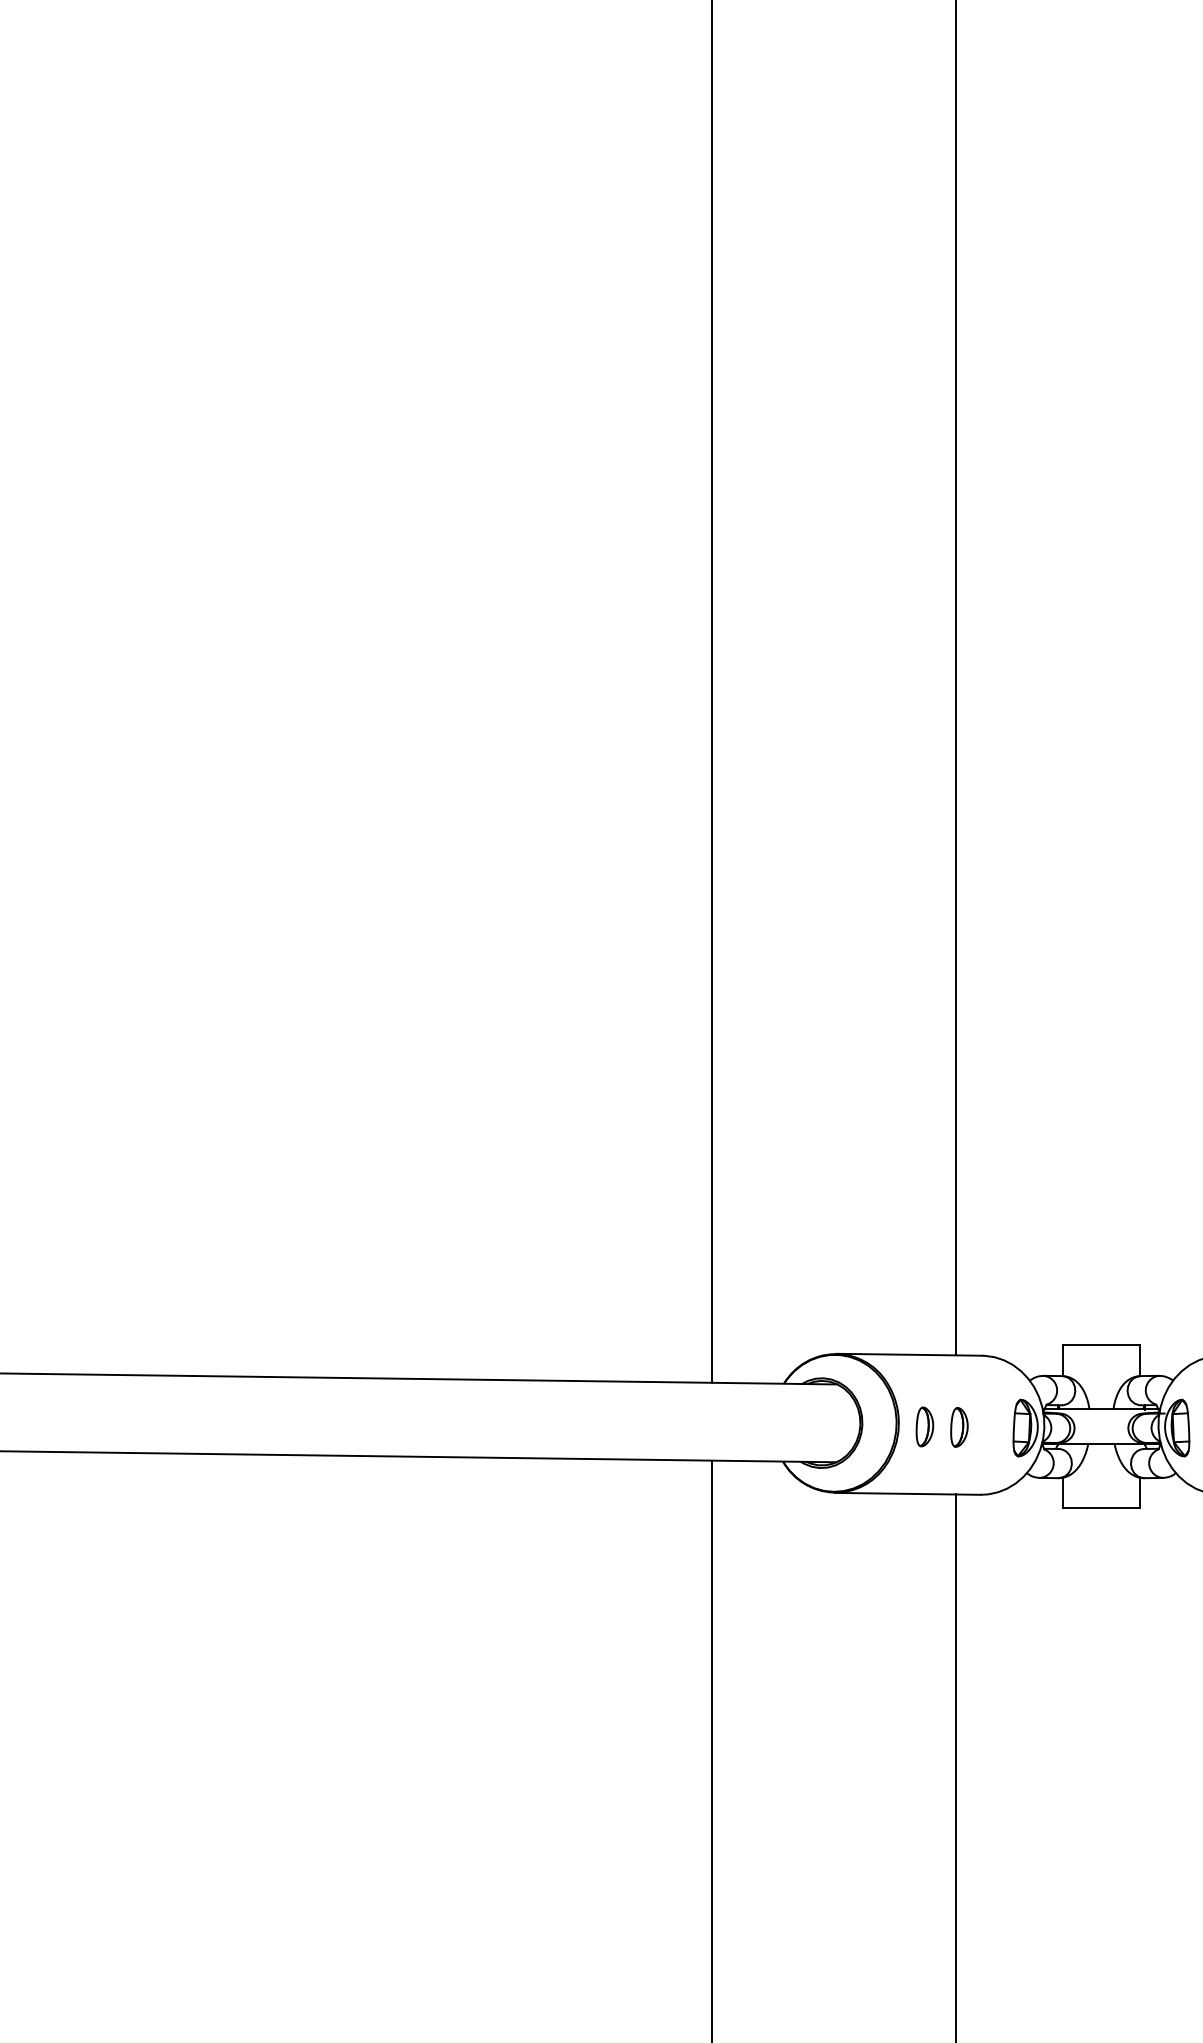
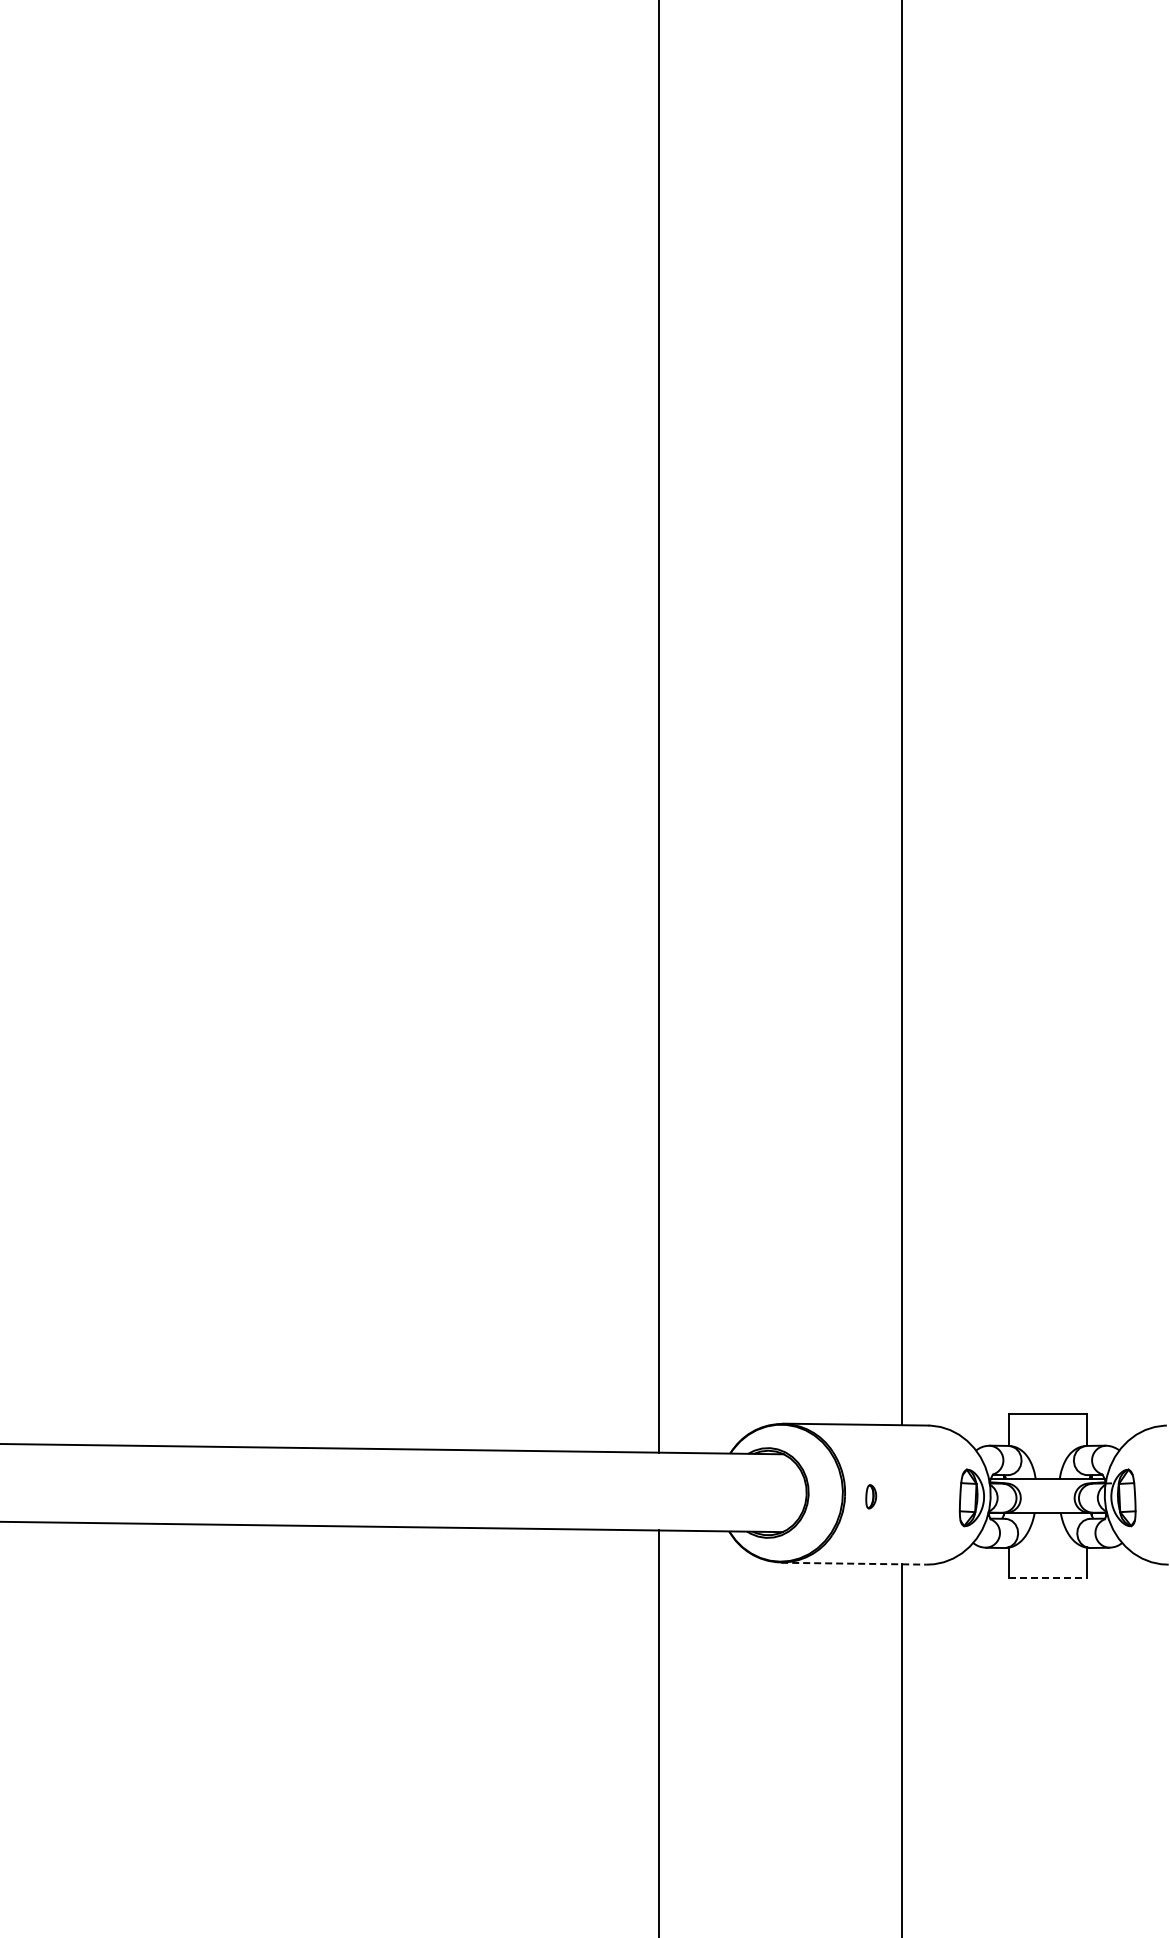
part: (924, 1426) -> (870, 1496), size x0.6
part: (959, 1427) -> (905, 1497), removed
line: (907, 1493) -> (853, 1563), solid -> dashed
line: (1101, 1508) -> (1047, 1578), solid -> dashed

